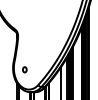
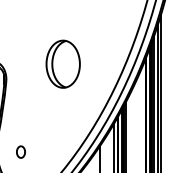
part: (43, 29) -> (61, 64), added

